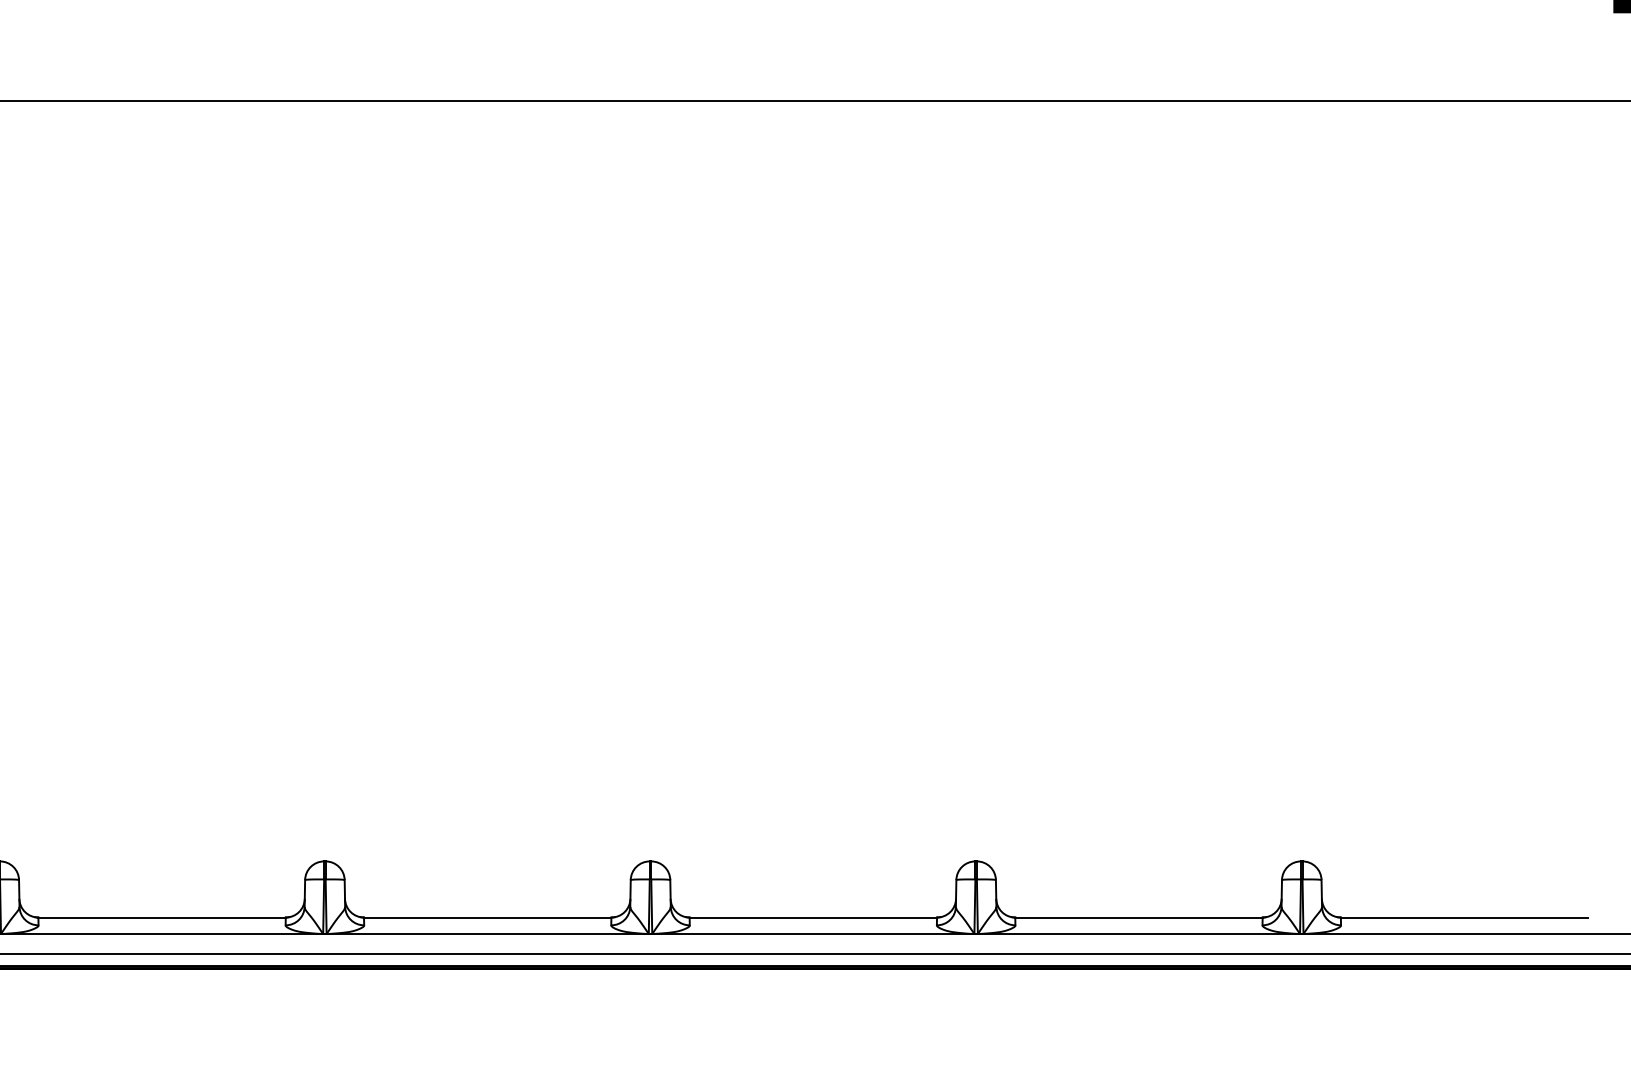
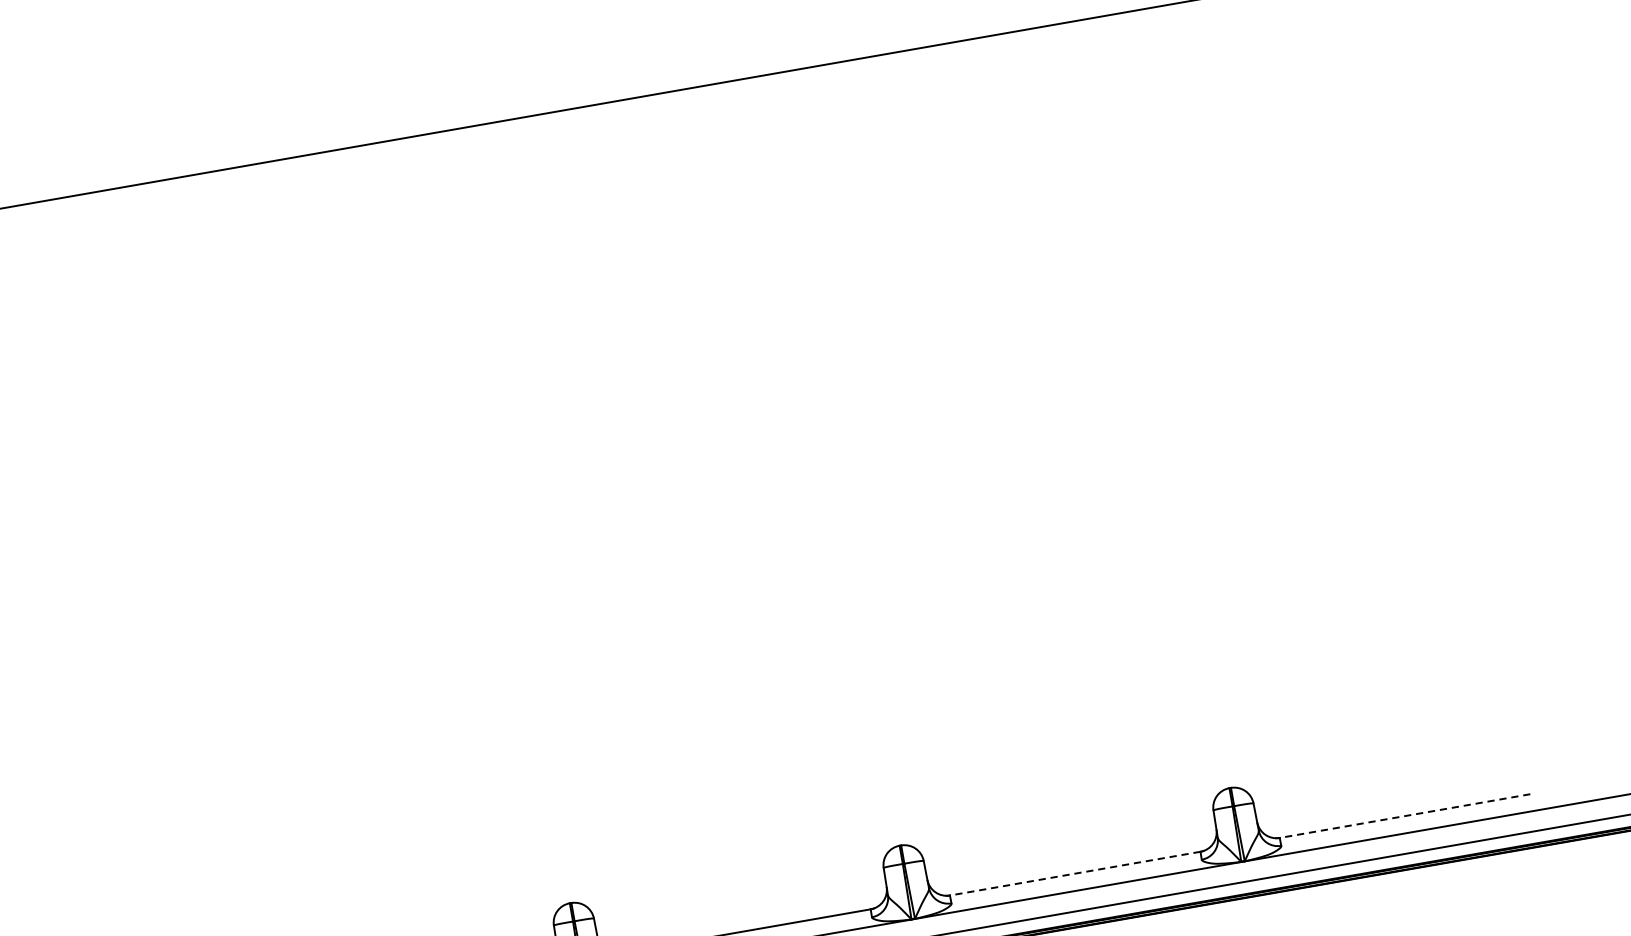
line: (1138, 917) -> (1074, 873), solid -> dashed
line: (1464, 917) -> (1404, 816), solid -> dashed

